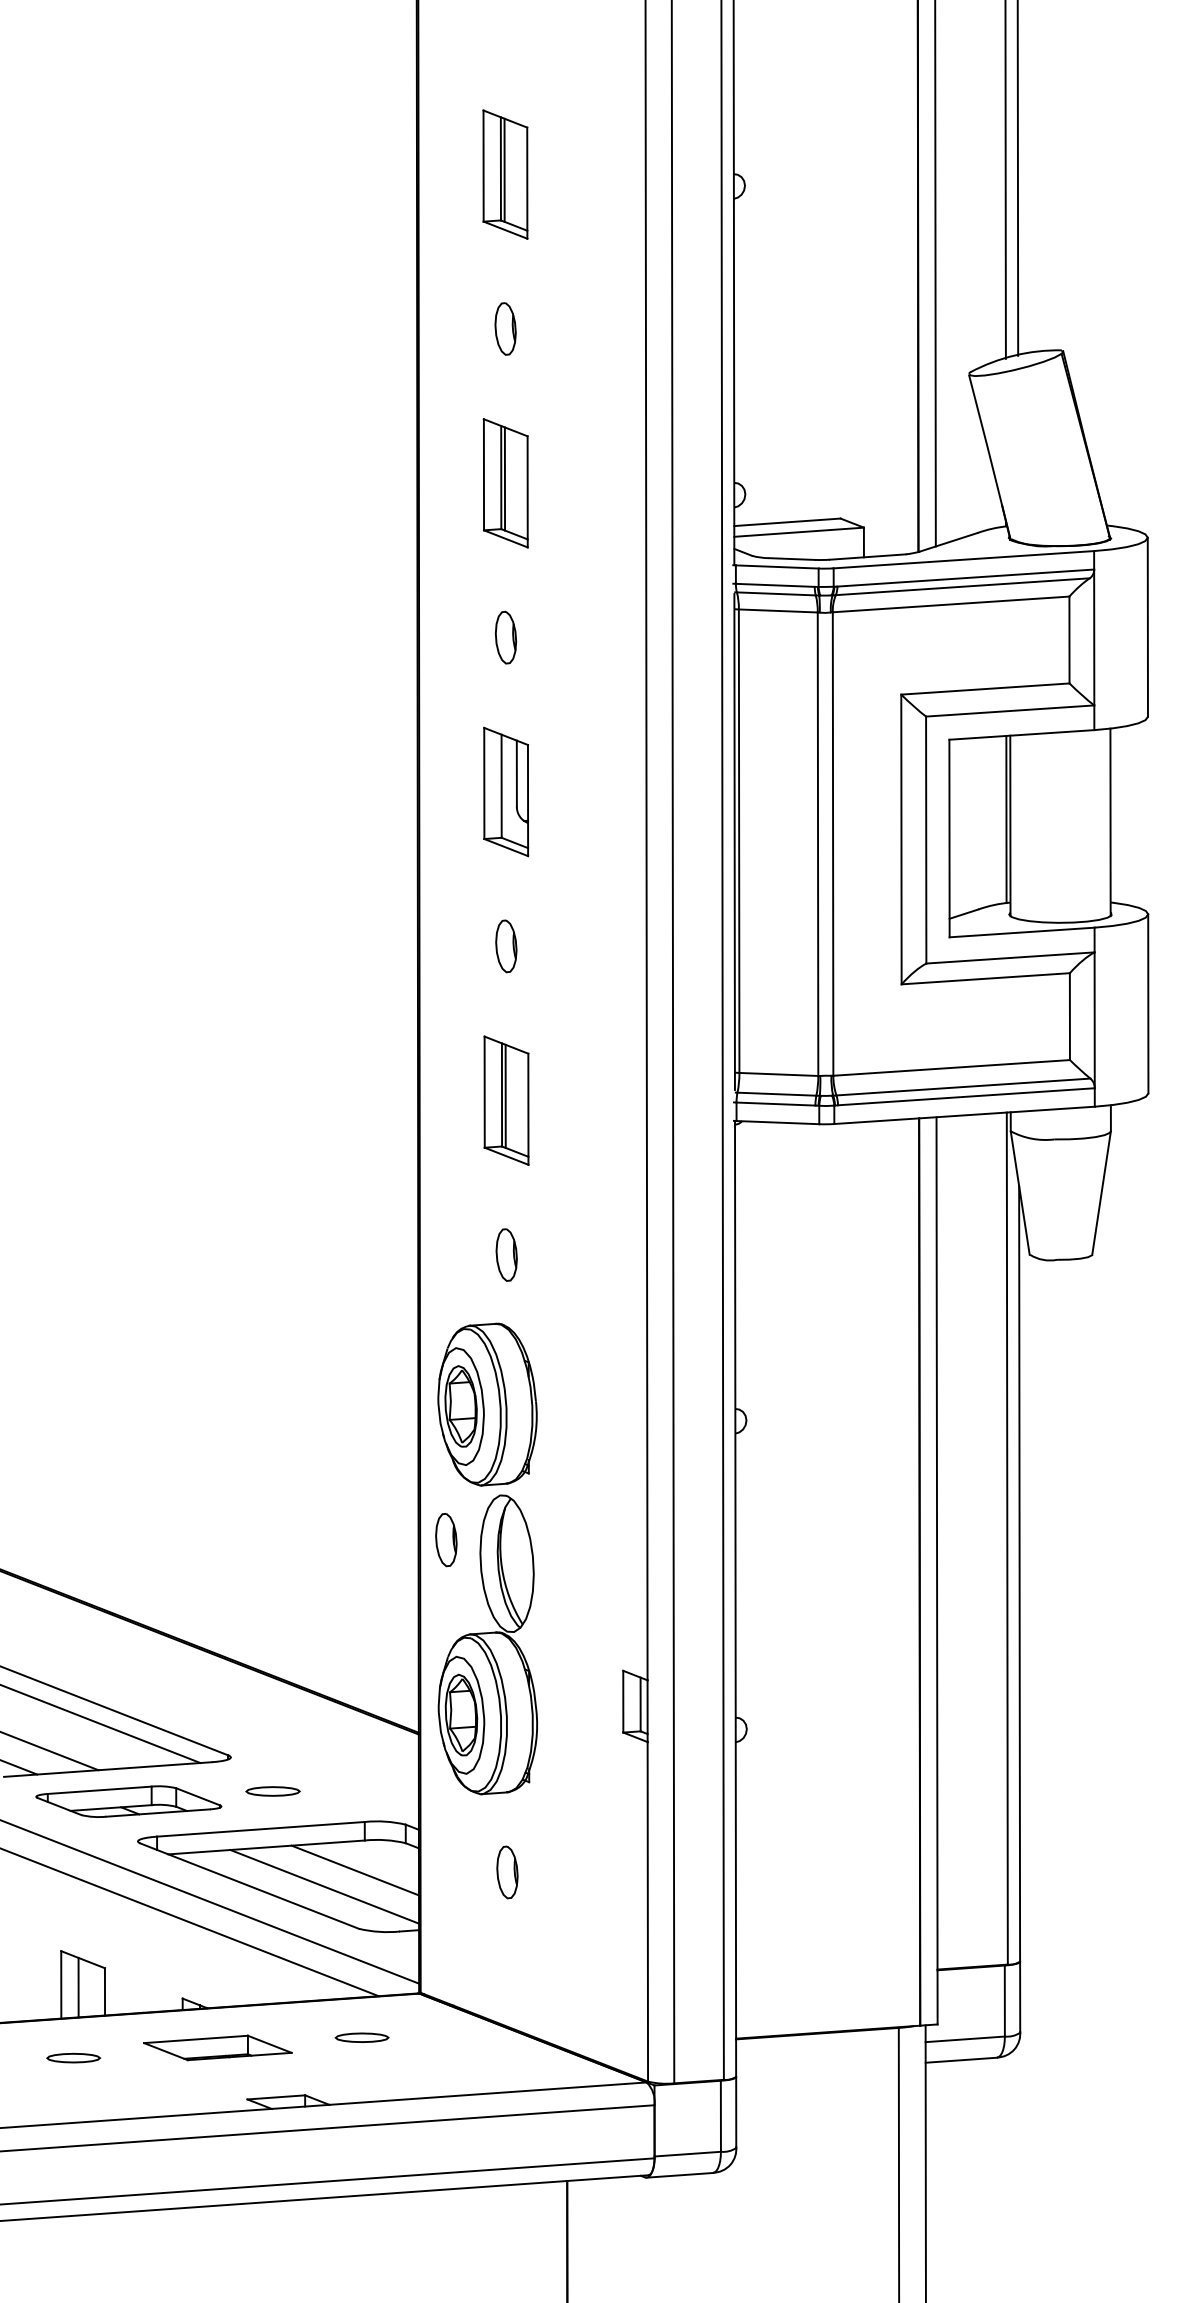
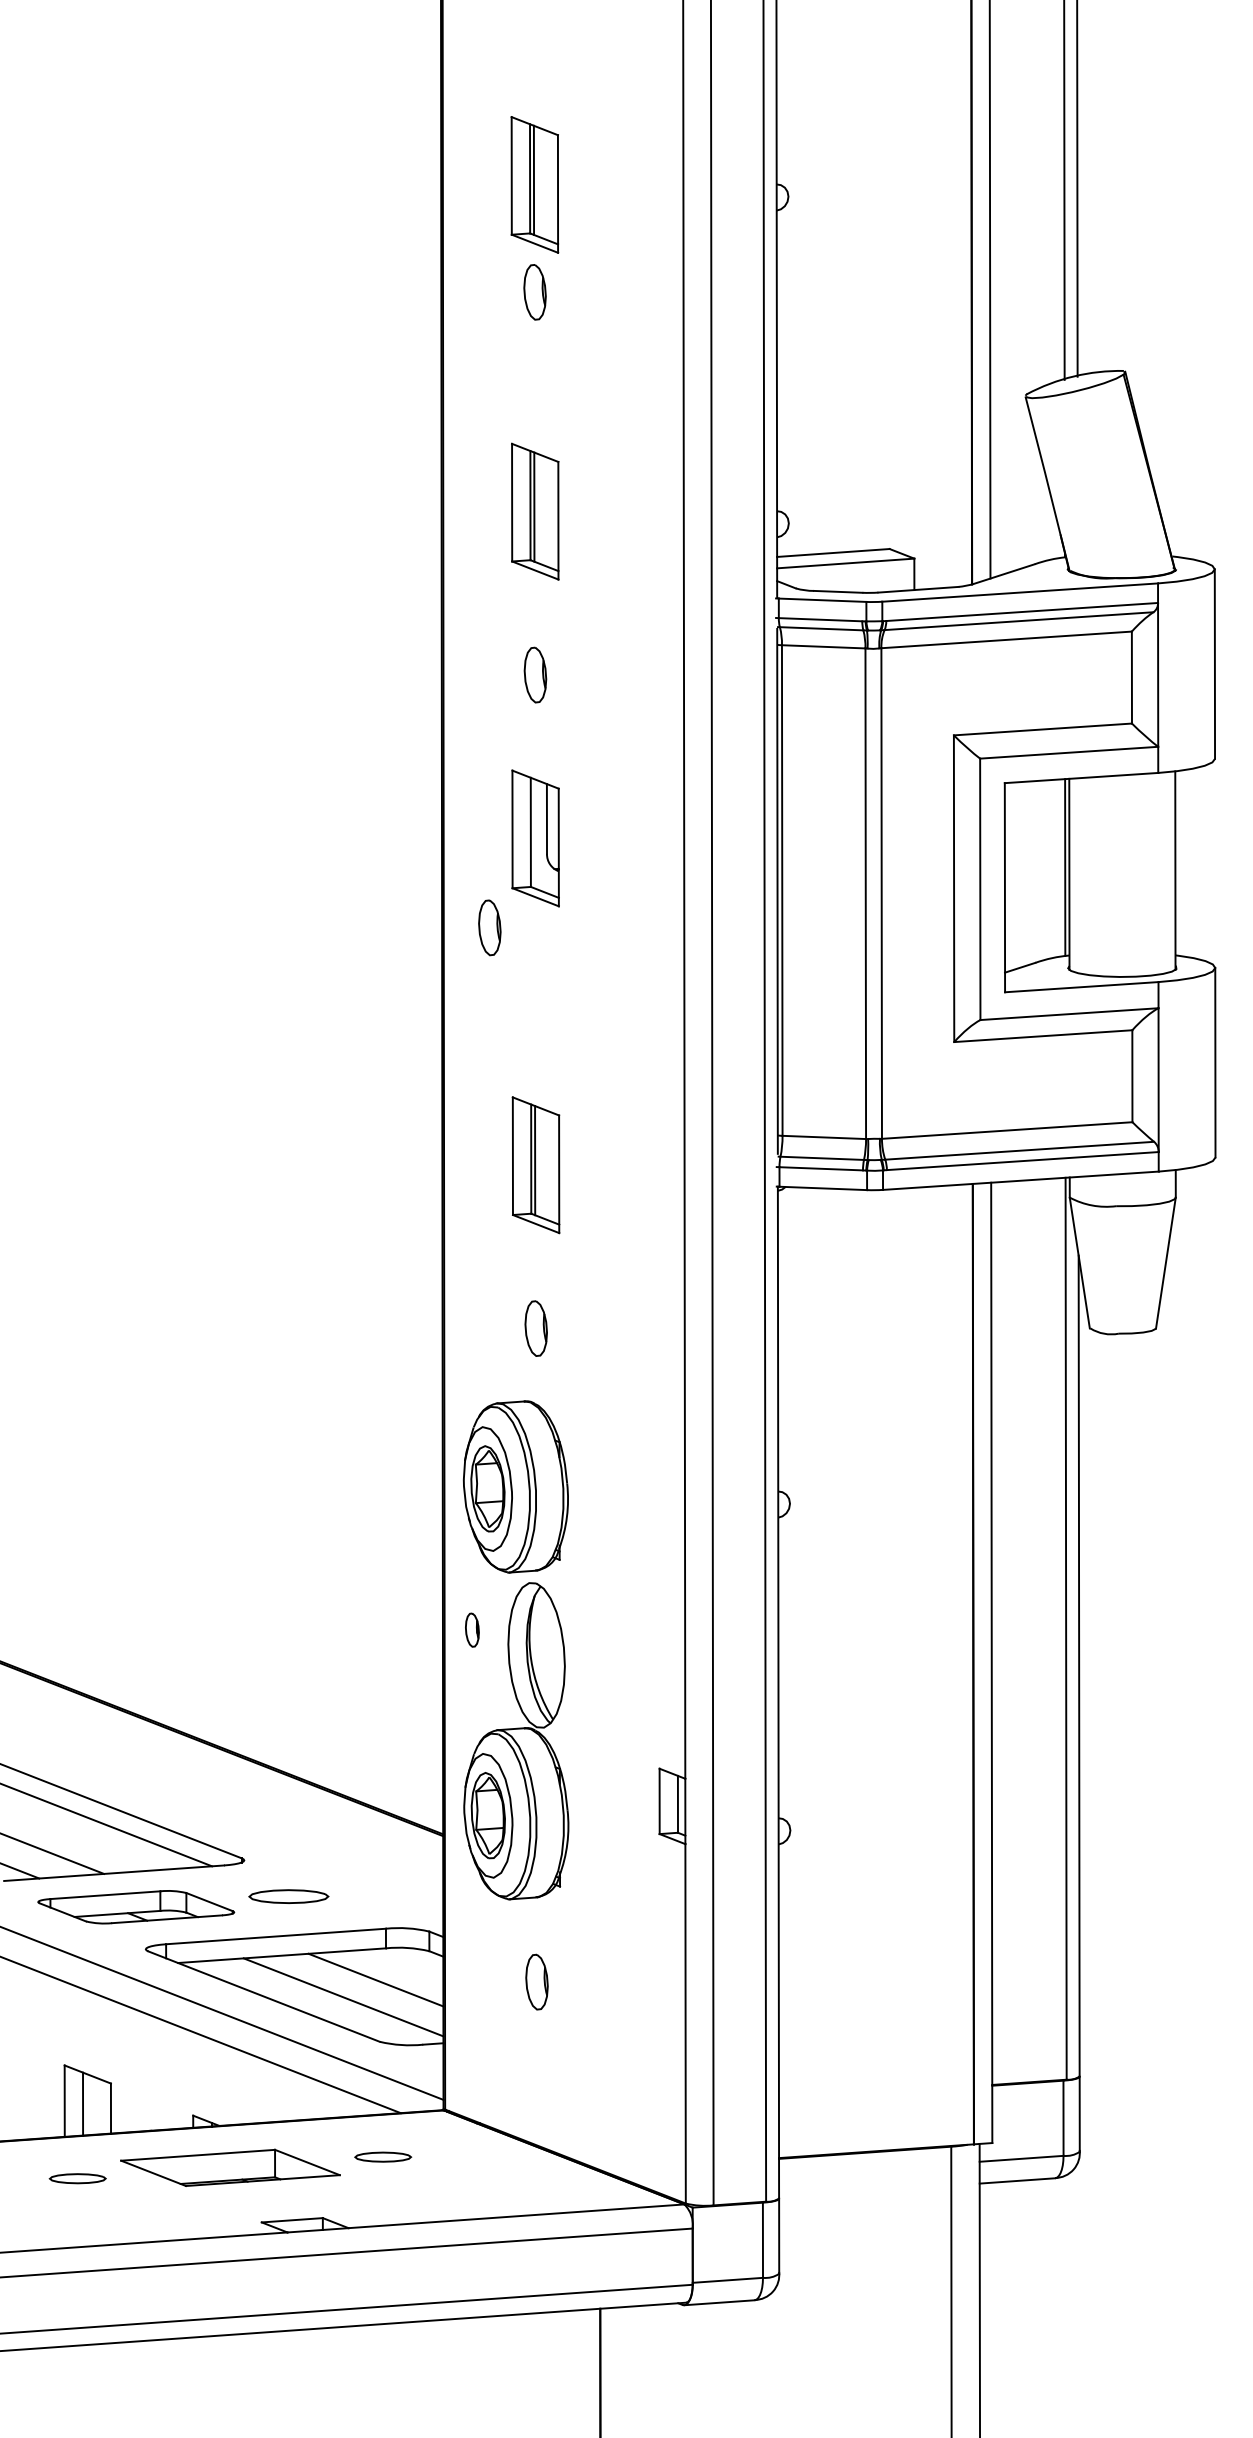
part: (505, 329) -> (534, 292), moved
part: (506, 946) -> (489, 927), moved
part: (446, 1539) -> (472, 1629), size x0.6
part: (272, 1790) -> (288, 1895), size x1.4
part: (217, 2047) -> (230, 2167), size x1.4

